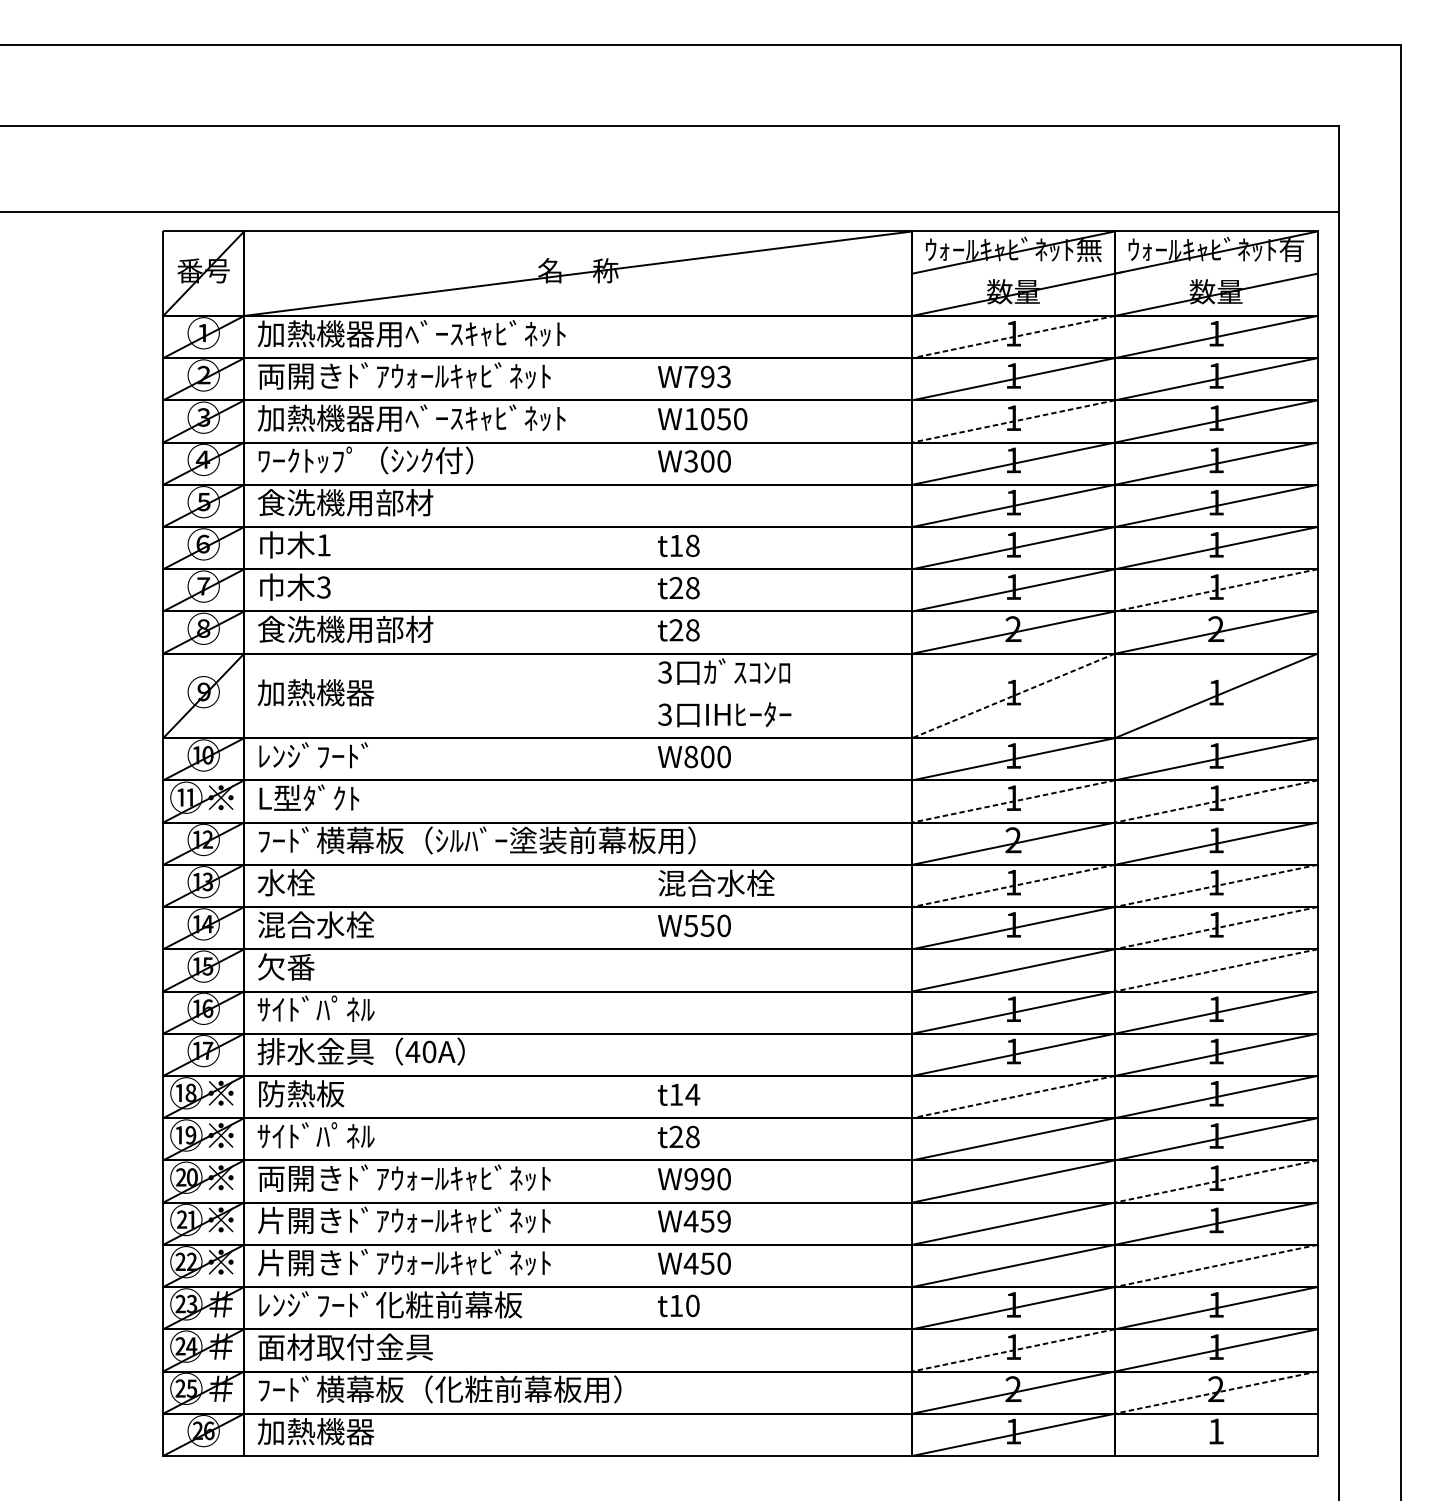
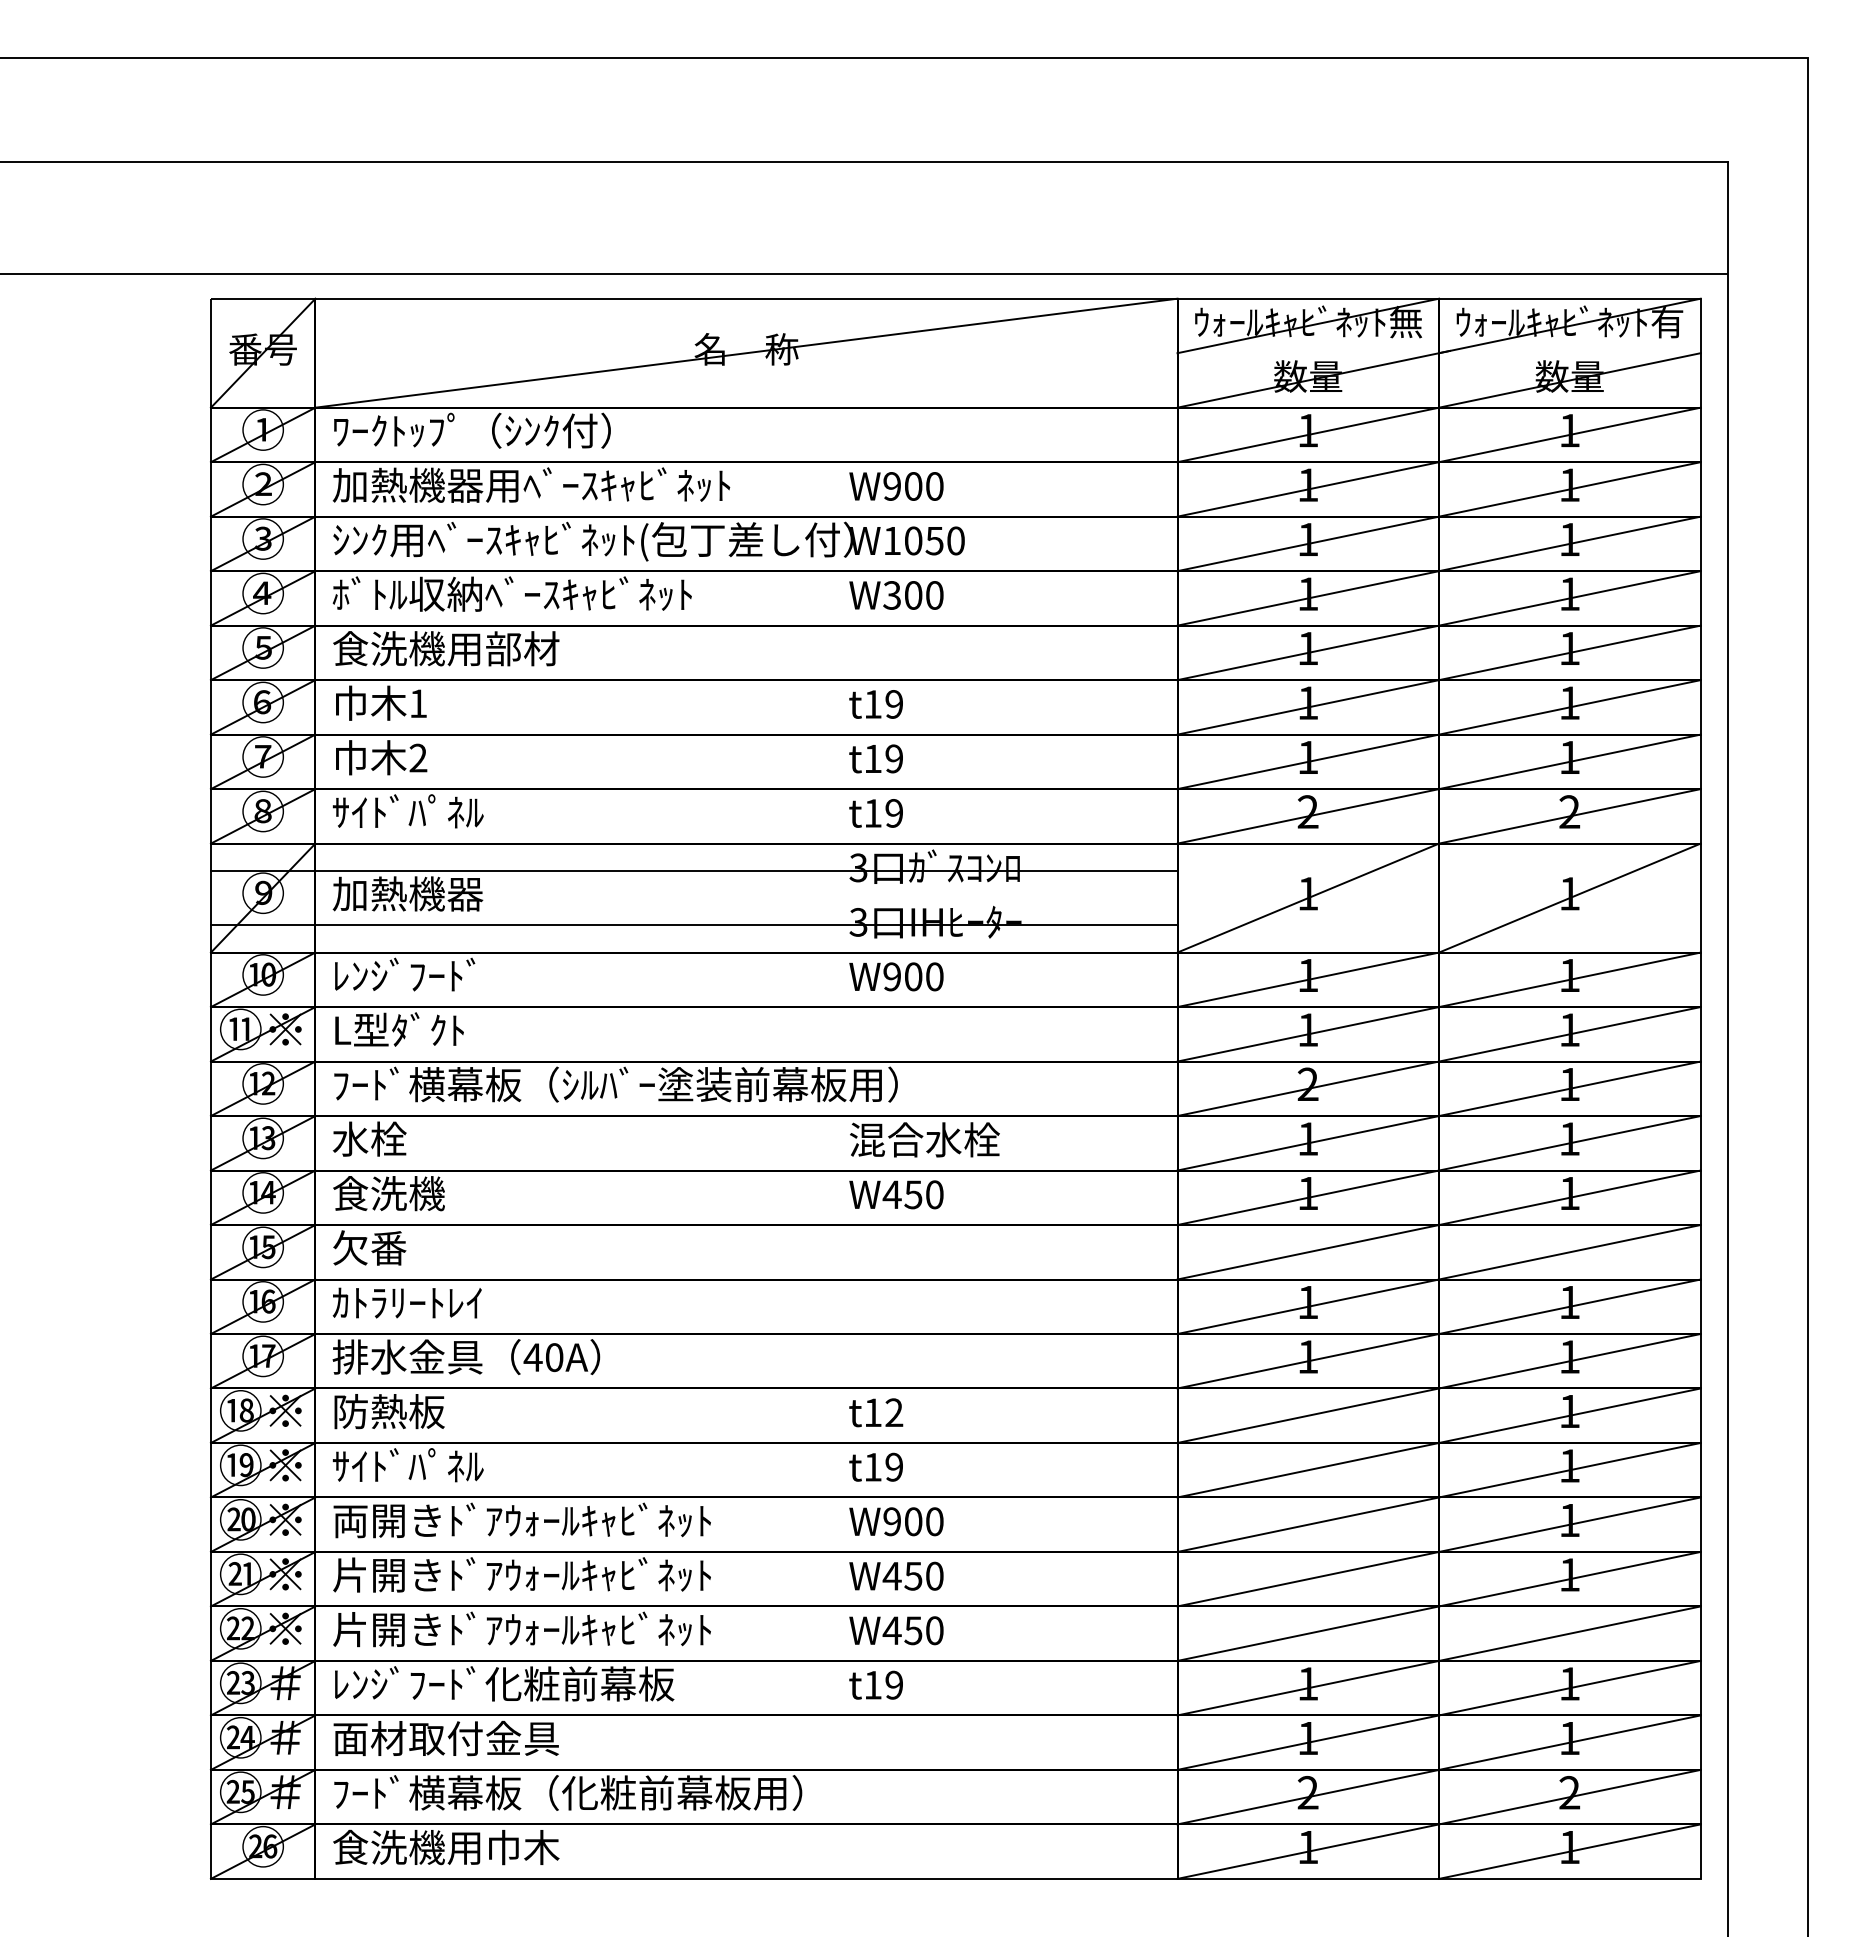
text: (411, 333) -> (531, 430), 加熱機器用ﾍﾞｰｽｷｬﾋﾞﾈｯﾄ -> ﾜｰｸﾄｯﾌﾟ（ｼﾝｸ付）
line: (1013, 336) -> (1308, 434), dashed -> solid
text: (411, 375) -> (531, 484), 両開きﾄﾞｱｳｫｰﾙｷｬﾋﾞﾈｯﾄ -> 加熱機器用ﾍﾞｰｽｷｬﾋﾞﾈｯﾄ
text: (707, 376) -> (913, 486), W793 -> W900
text: (458, 419) -> (592, 541), 加熱機器用ﾍﾞｰｽｷｬﾋﾞﾈｯﾄ -> ｼﾝｸ用ﾍﾞｰｽｷｬﾋﾞﾈｯﾄ(包丁差し付）
line: (1013, 421) -> (1308, 543), dashed -> solid
text: (396, 460) -> (511, 594), ﾜｰｸﾄｯﾌﾟ（ｼﾝｸ付） -> ﾎﾞﾄﾙ収納ﾍﾞｰｽｷｬﾋﾞﾈｯﾄ
text: (692, 545) -> (894, 704), t18 -> t19
text: (324, 587) -> (418, 758), 3 -> 2
text: (684, 587) -> (883, 758), t28 -> t19
line: (1215, 590) -> (1569, 761), dashed -> solid
text: (345, 628) -> (445, 811), 食洗機用部材 -> ｻｲﾄﾞﾊﾟﾈﾙ
text: (684, 630) -> (883, 813), t28 -> t19
line: (537, 674) -> (693, 870), added
line: (1013, 696) -> (1308, 898), dashed -> solid
line: (537, 717) -> (693, 925), added
text: (691, 756) -> (892, 976), W800 -> W900
line: (1013, 801) -> (1308, 1034), dashed -> solid
line: (1215, 801) -> (1569, 1034), dashed -> solid
line: (1013, 886) -> (1308, 1143), dashed -> solid
line: (1215, 886) -> (1569, 1143), dashed -> solid
text: (316, 924) -> (408, 1193), 混合水栓 -> 食洗機
text: (690, 925) -> (891, 1194), W550 -> W450
line: (1215, 927) -> (1569, 1197), dashed -> solid
line: (1215, 970) -> (1569, 1252), dashed -> solid
text: (315, 1008) -> (407, 1301), ｻｲﾄﾞﾊﾟﾈﾙ -> ｶﾄﾗﾘｰﾄﾚｲ
text: (692, 1094) -> (893, 1412), t14 -> t12
line: (1013, 1096) -> (1308, 1415), dashed -> solid
text: (684, 1136) -> (883, 1466), t28 -> t19
text: (707, 1179) -> (913, 1521), W990 -> W900
line: (1215, 1181) -> (1569, 1524), dashed -> solid
text: (723, 1220) -> (934, 1575), W459 -> W450
line: (1215, 1265) -> (1569, 1633), dashed -> solid
text: (692, 1305) -> (894, 1684), t10 -> t19
line: (1013, 1350) -> (1308, 1742), dashed -> solid
line: (1215, 1392) -> (1569, 1797), dashed -> solid
text: (345, 1431) -> (445, 1847), 加熱機器 -> 食洗機用巾木
line: (1215, 1434) -> (1569, 1851), added

